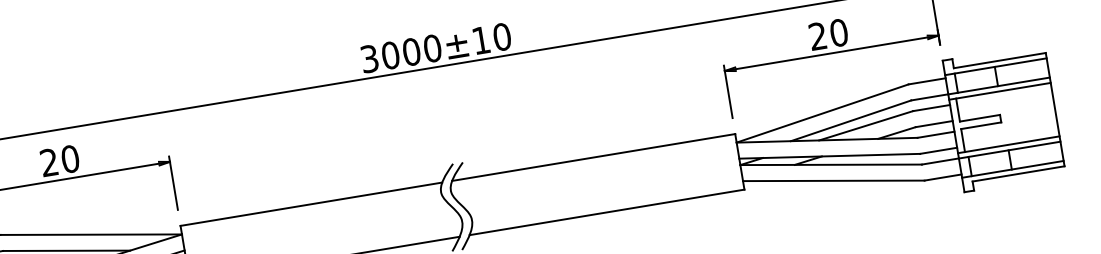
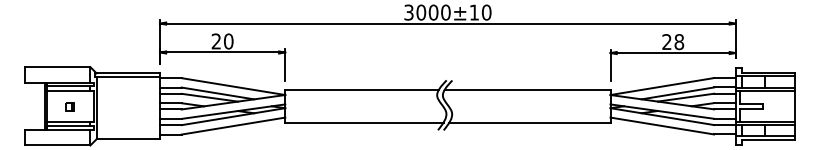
text: (839, 31) -> (679, 41), 20 -> 28

